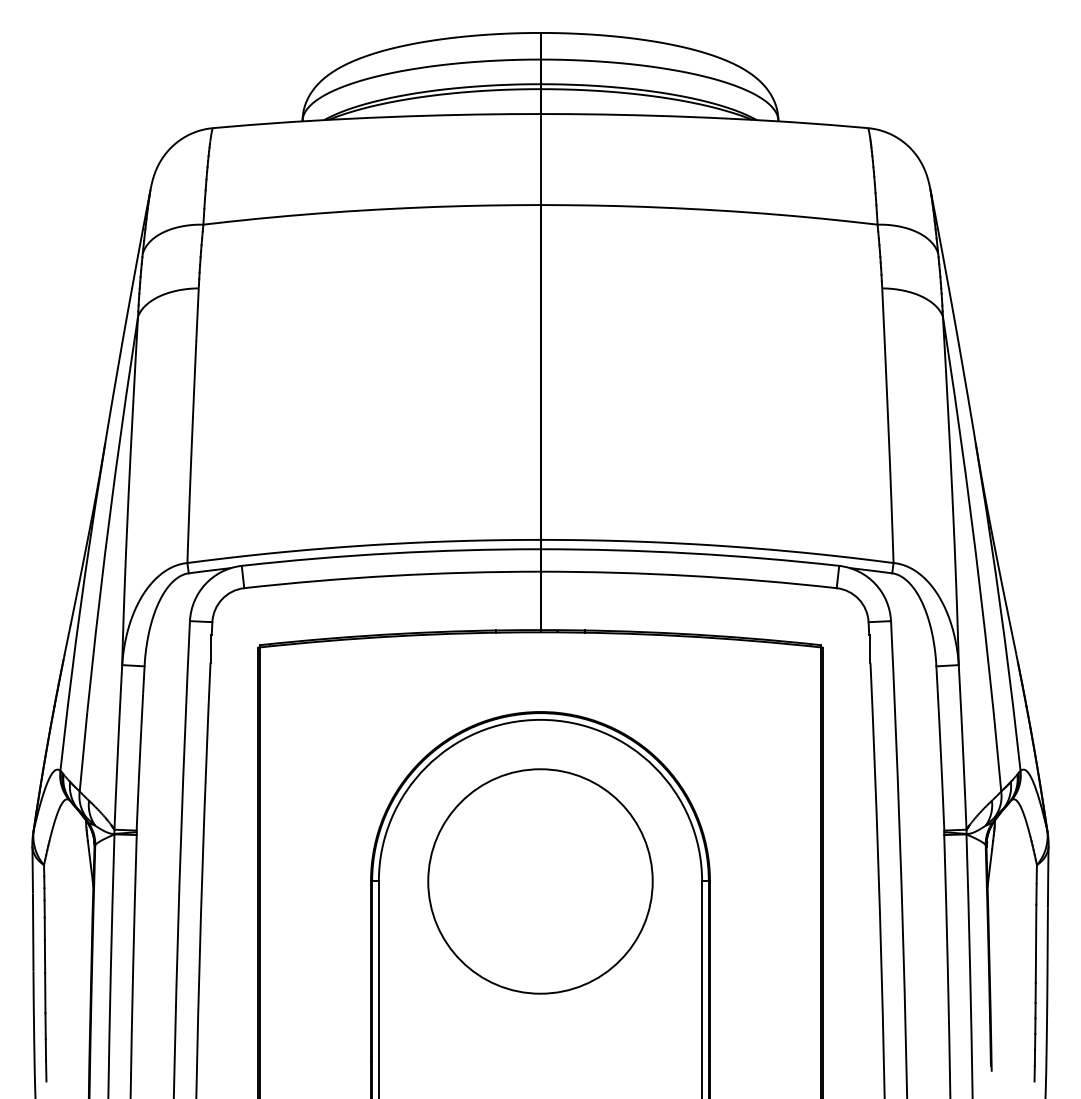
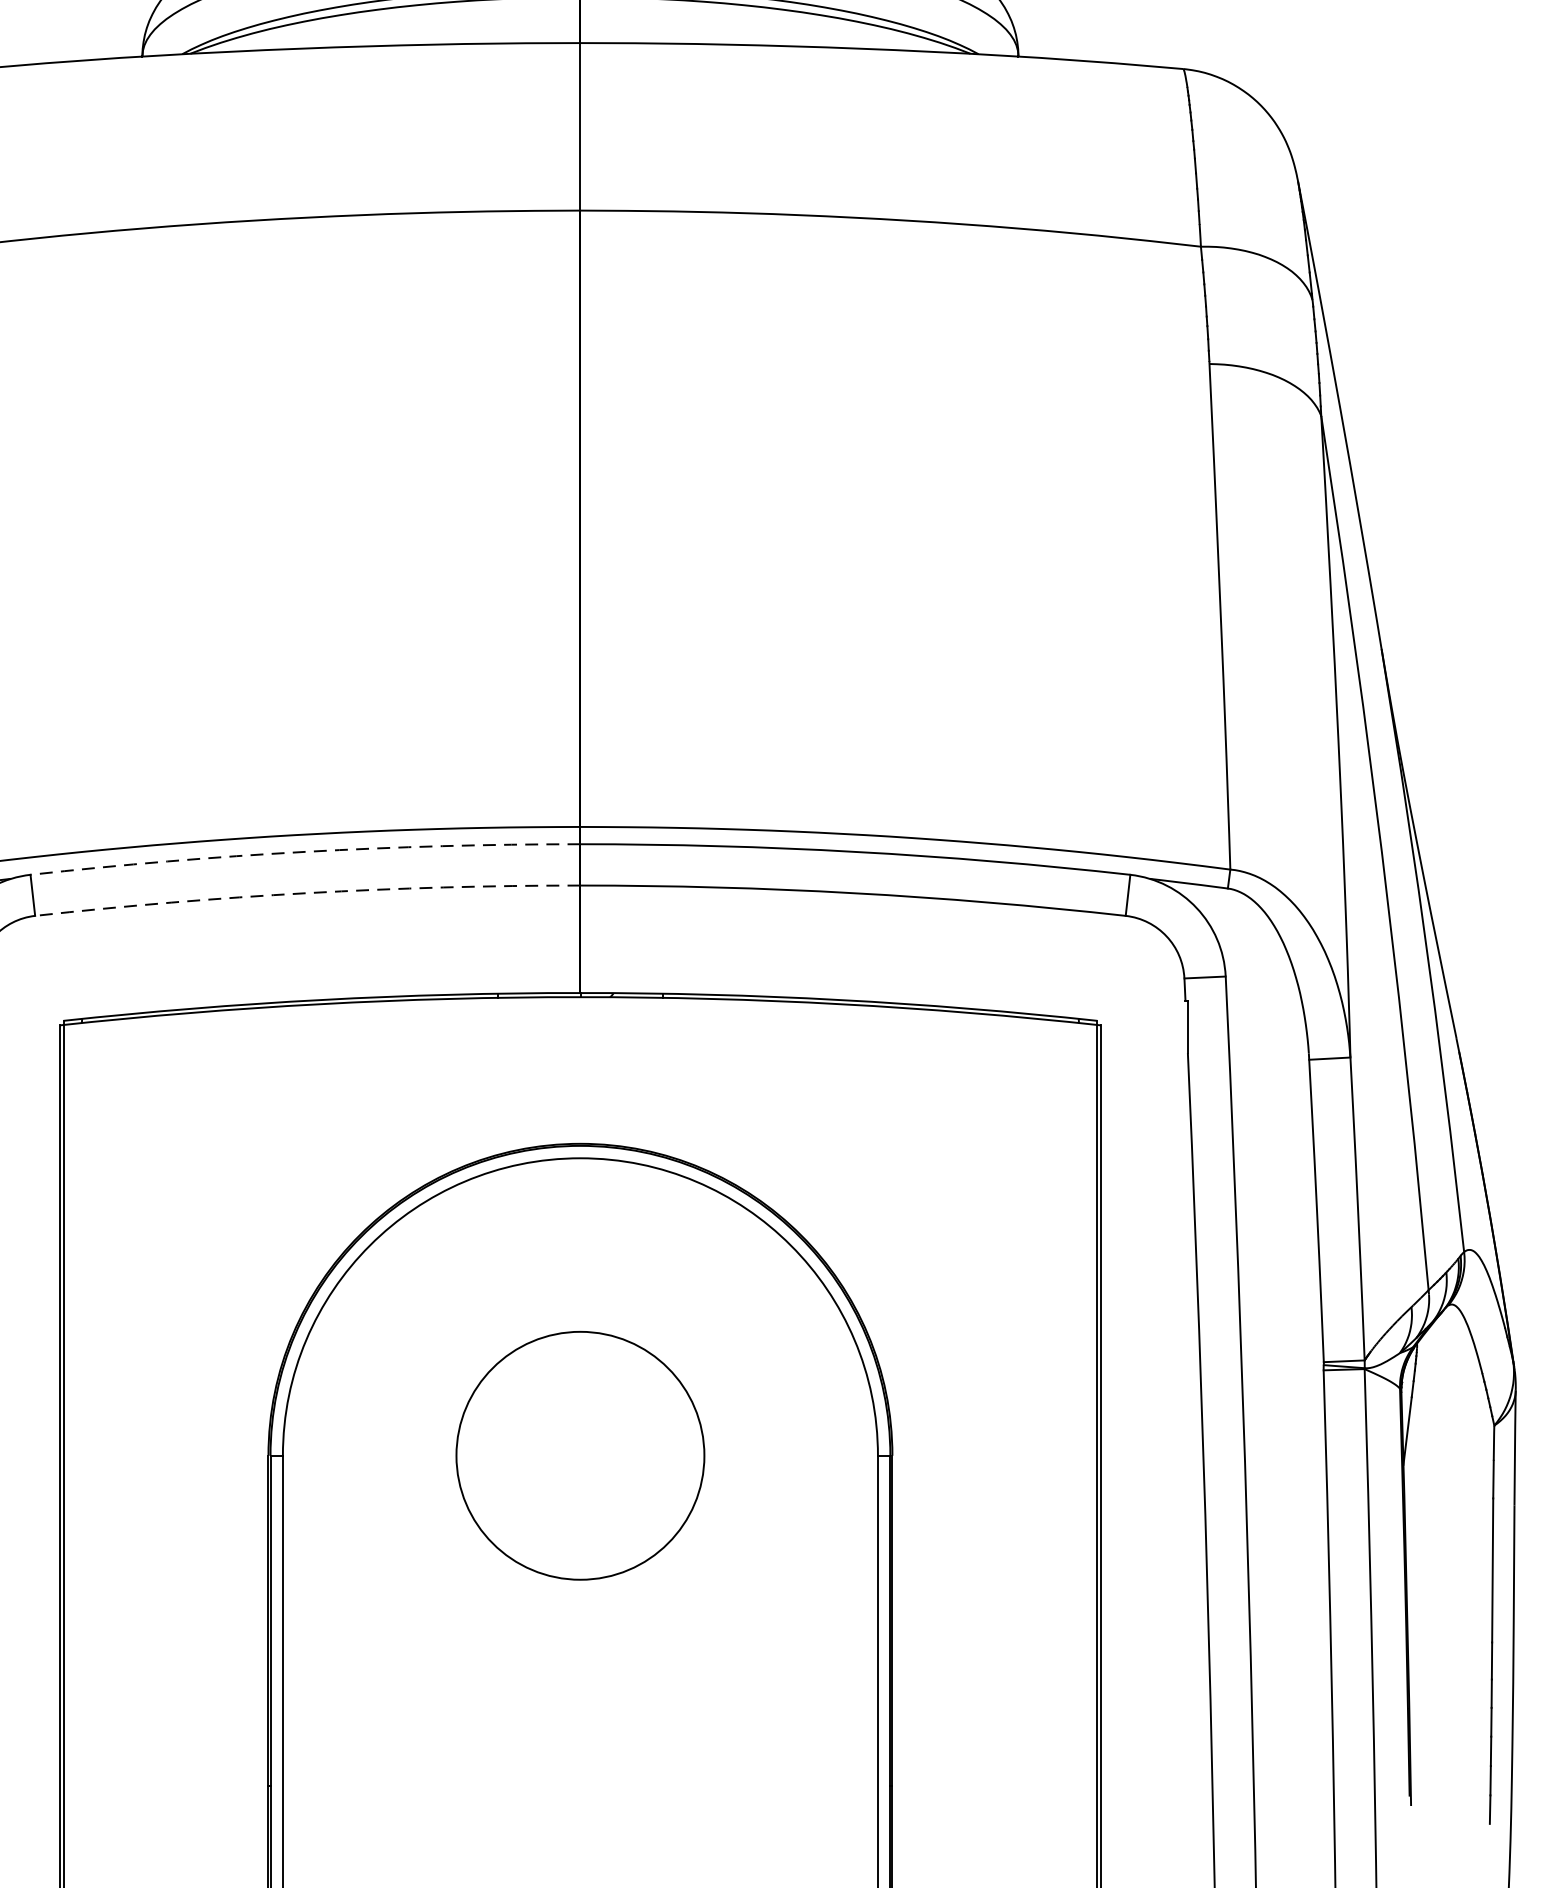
arc: (390, 553) -> (304, 852), solid -> dashed
arc: (392, 575) -> (308, 892), solid -> dashed
circle: (540, 881) -> (580, 1455), size x0.6

